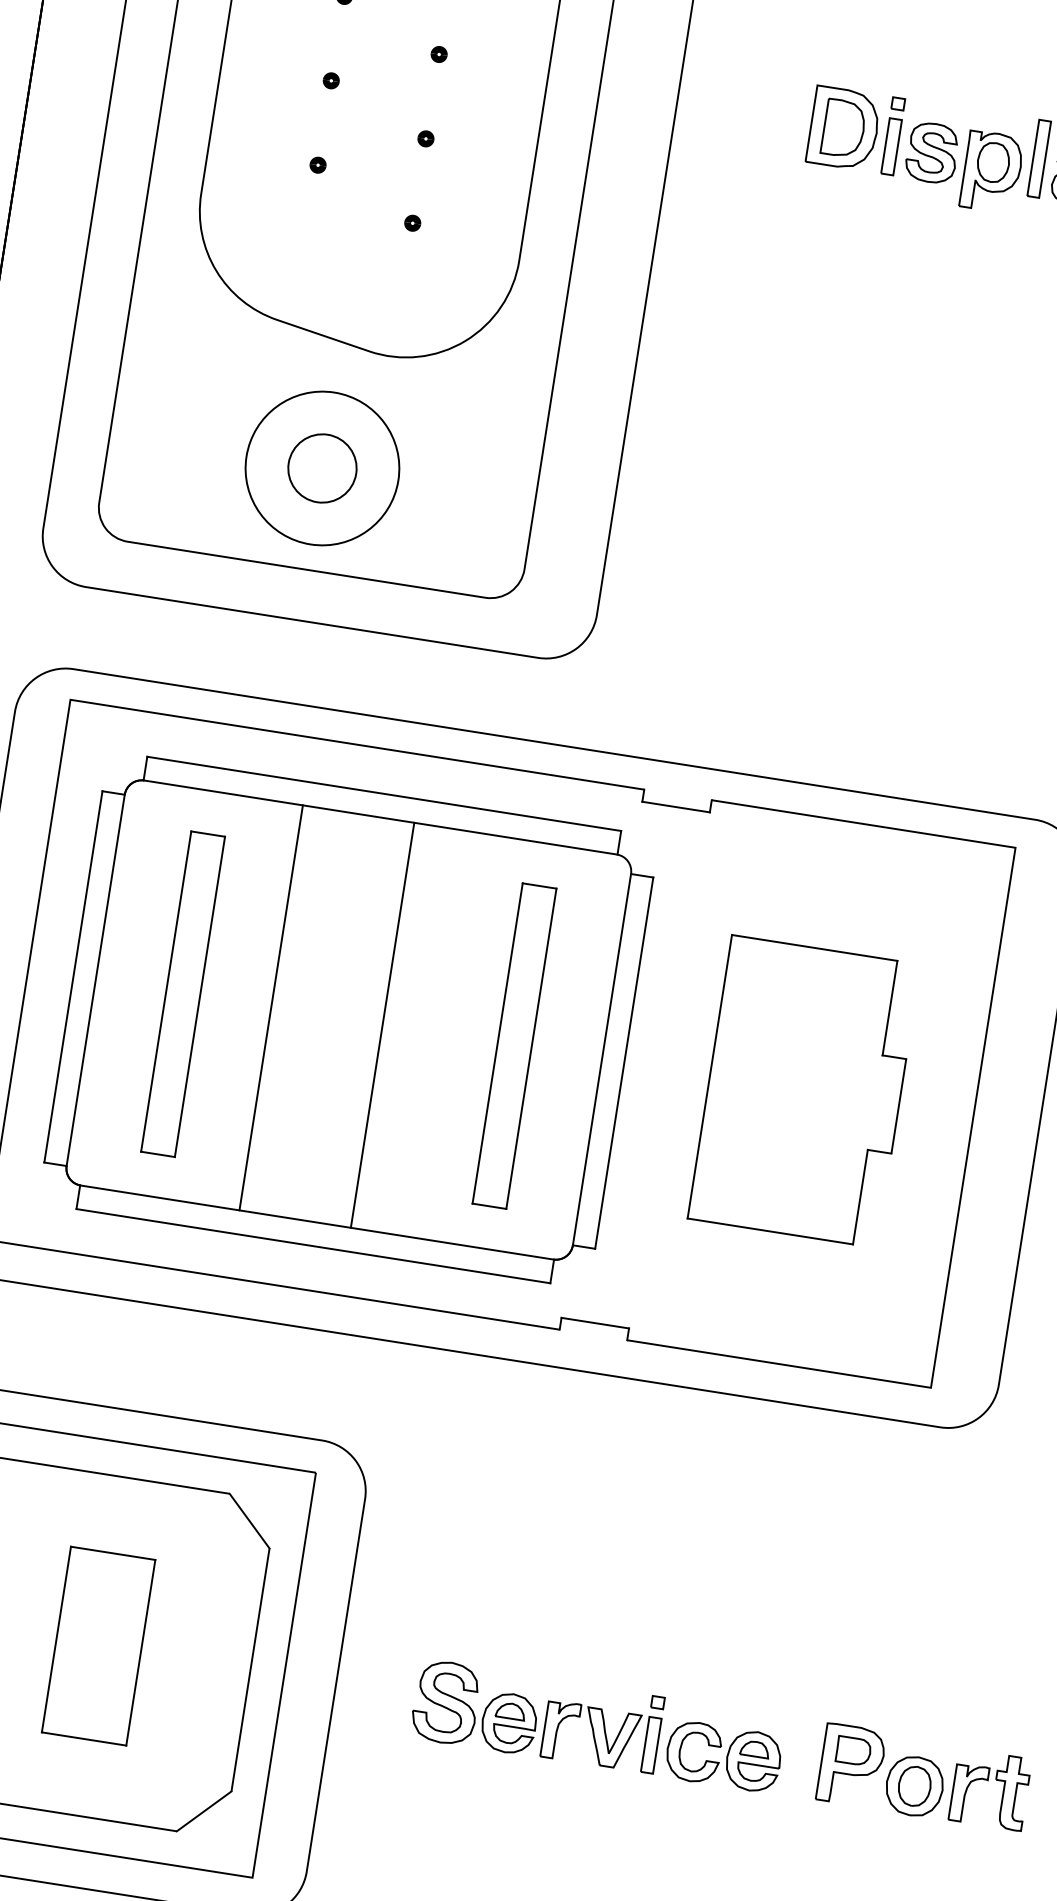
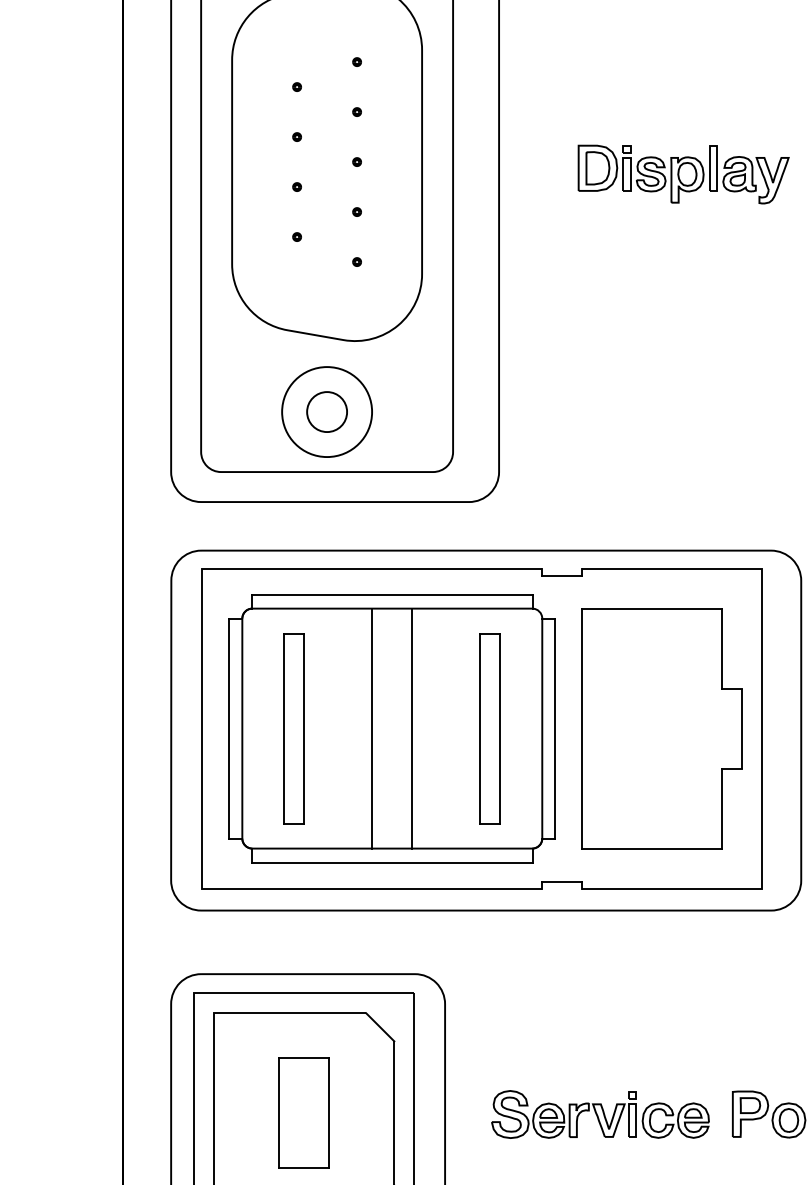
line: (271, 1007) -> (372, 728), moved
part: (803, 1091) -> (661, 728), size x1.43

